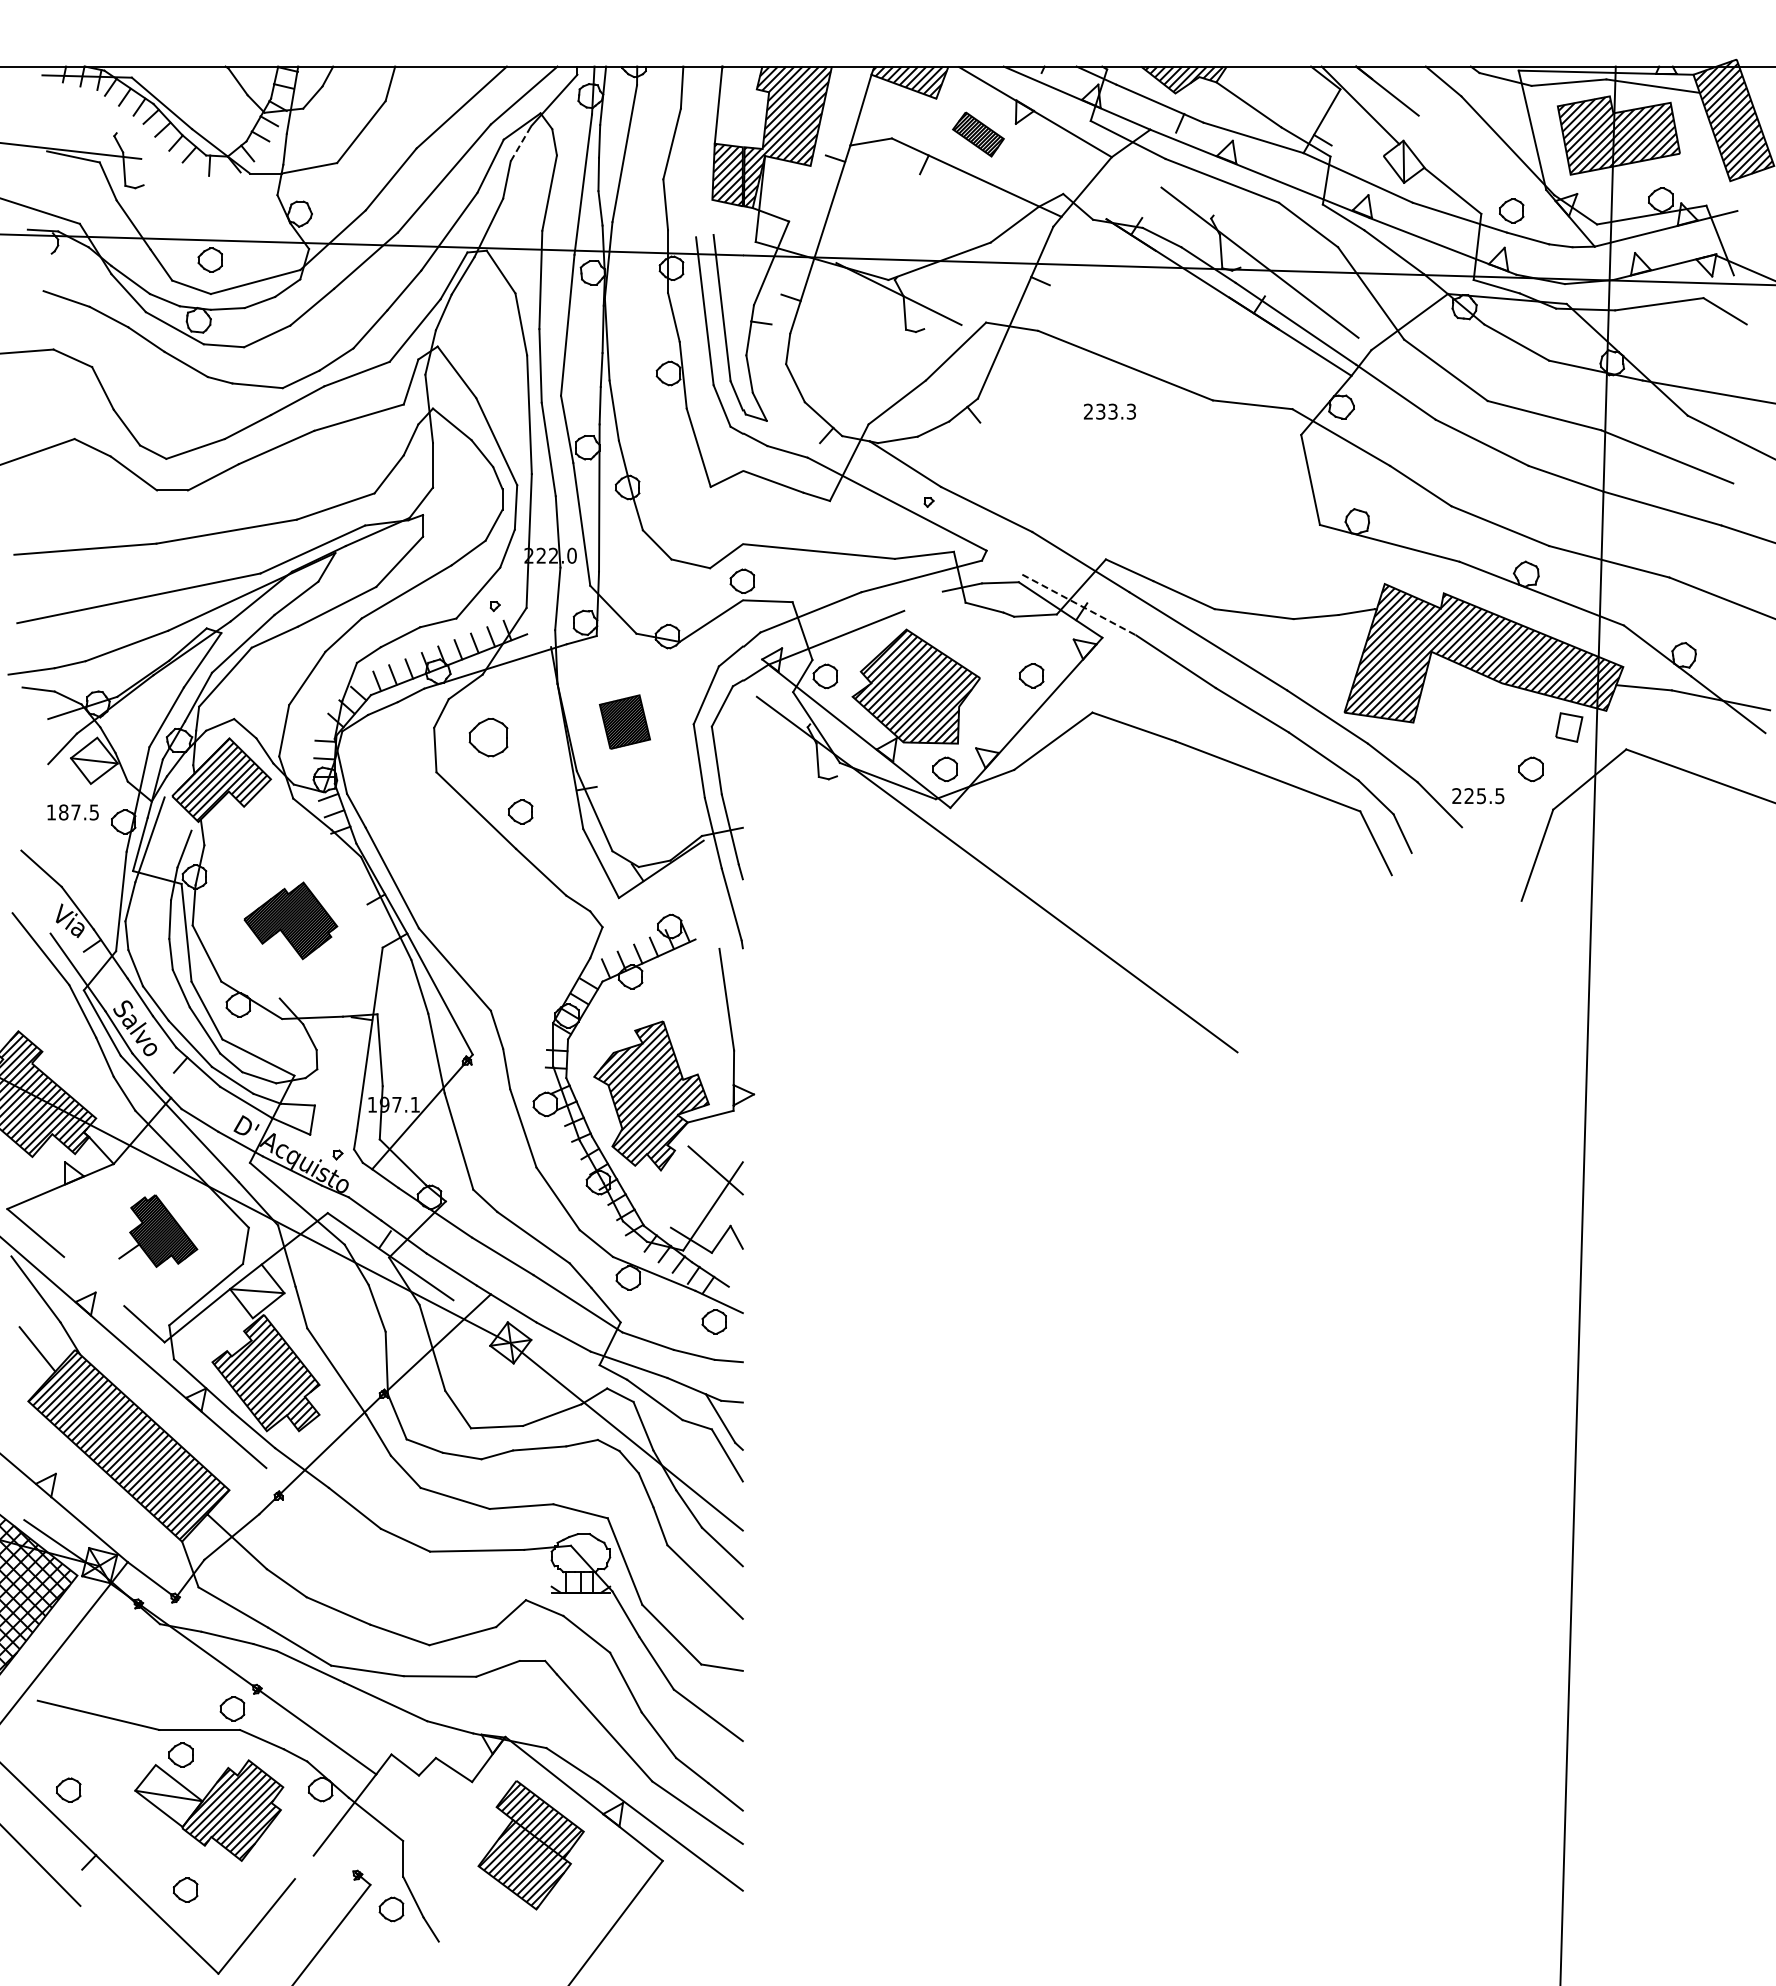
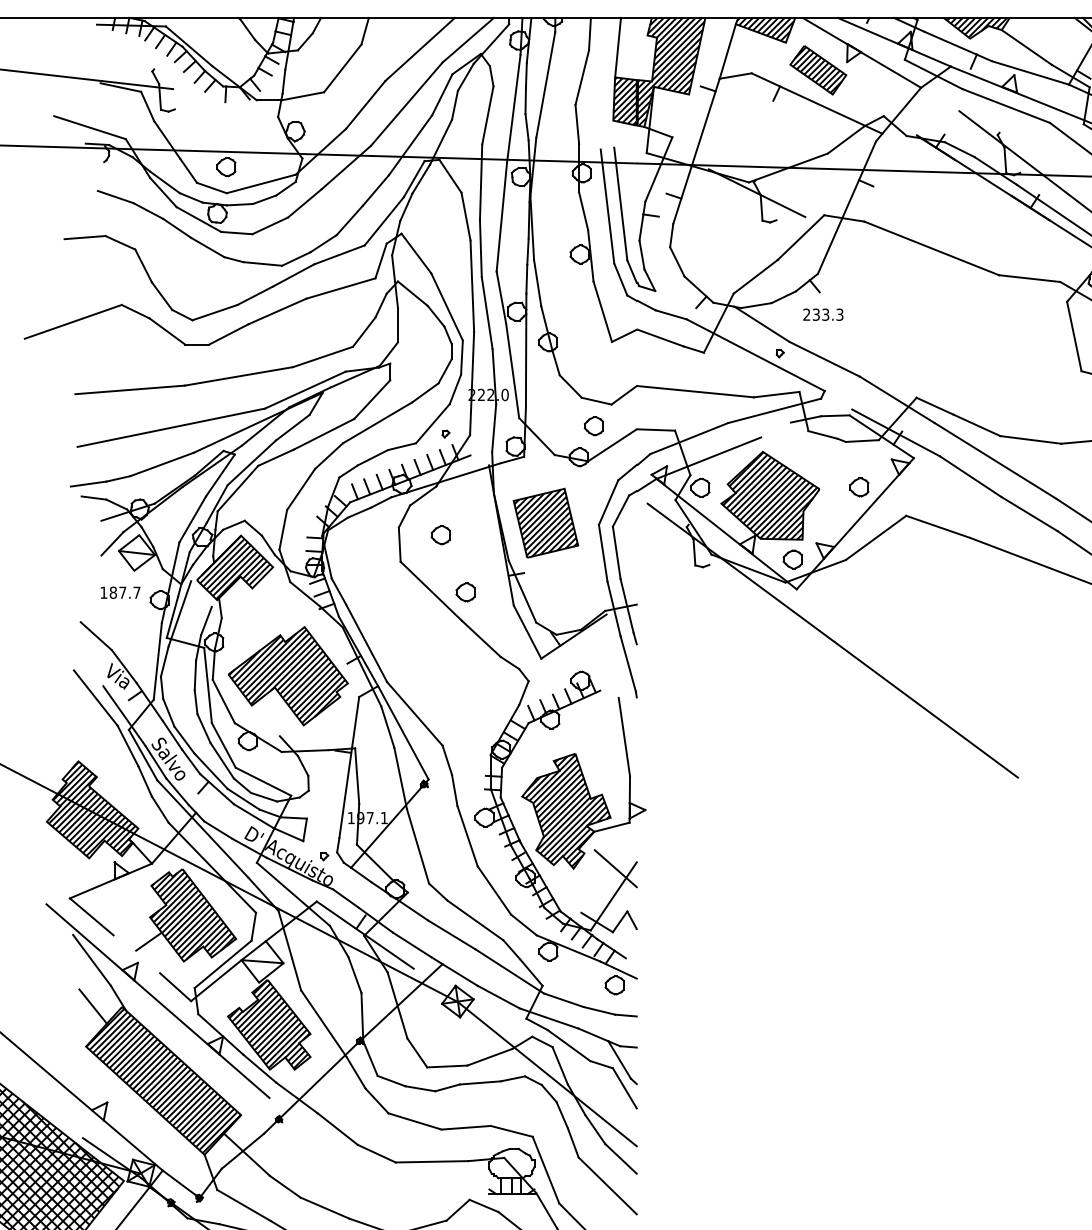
part: (978, 134) -> (818, 70), size x1.43
line: (521, 143) -> (466, 77), dashed -> solid
text: (1109, 411) -> (823, 314), moved
part: (742, 580) -> (594, 425), moved
line: (1079, 605) -> (896, 433), dashed -> solid
part: (624, 721) -> (545, 522), size x1.67
part: (488, 737) -> (440, 535), size x0.62
text: (93, 812) -> (136, 592), 187.5 -> 187.7
part: (290, 920) -> (288, 676), size x1.67
part: (158, 1230) -> (186, 914), size x1.67

